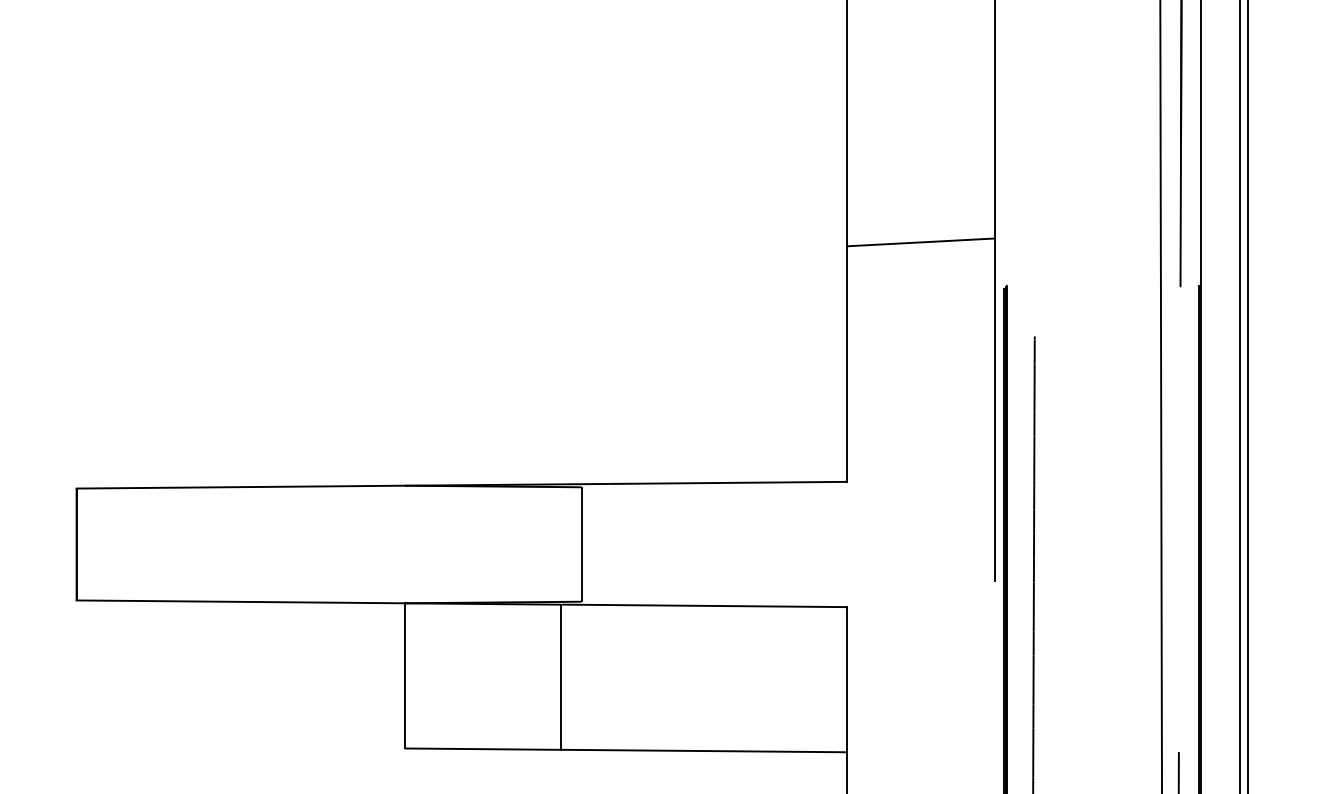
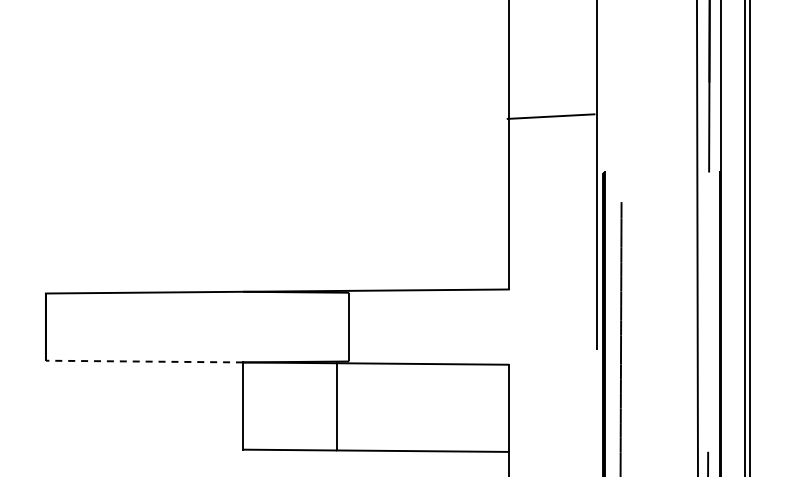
line: (919, 242) -> (550, 116), moved
line: (240, 601) -> (144, 361), solid -> dashed

